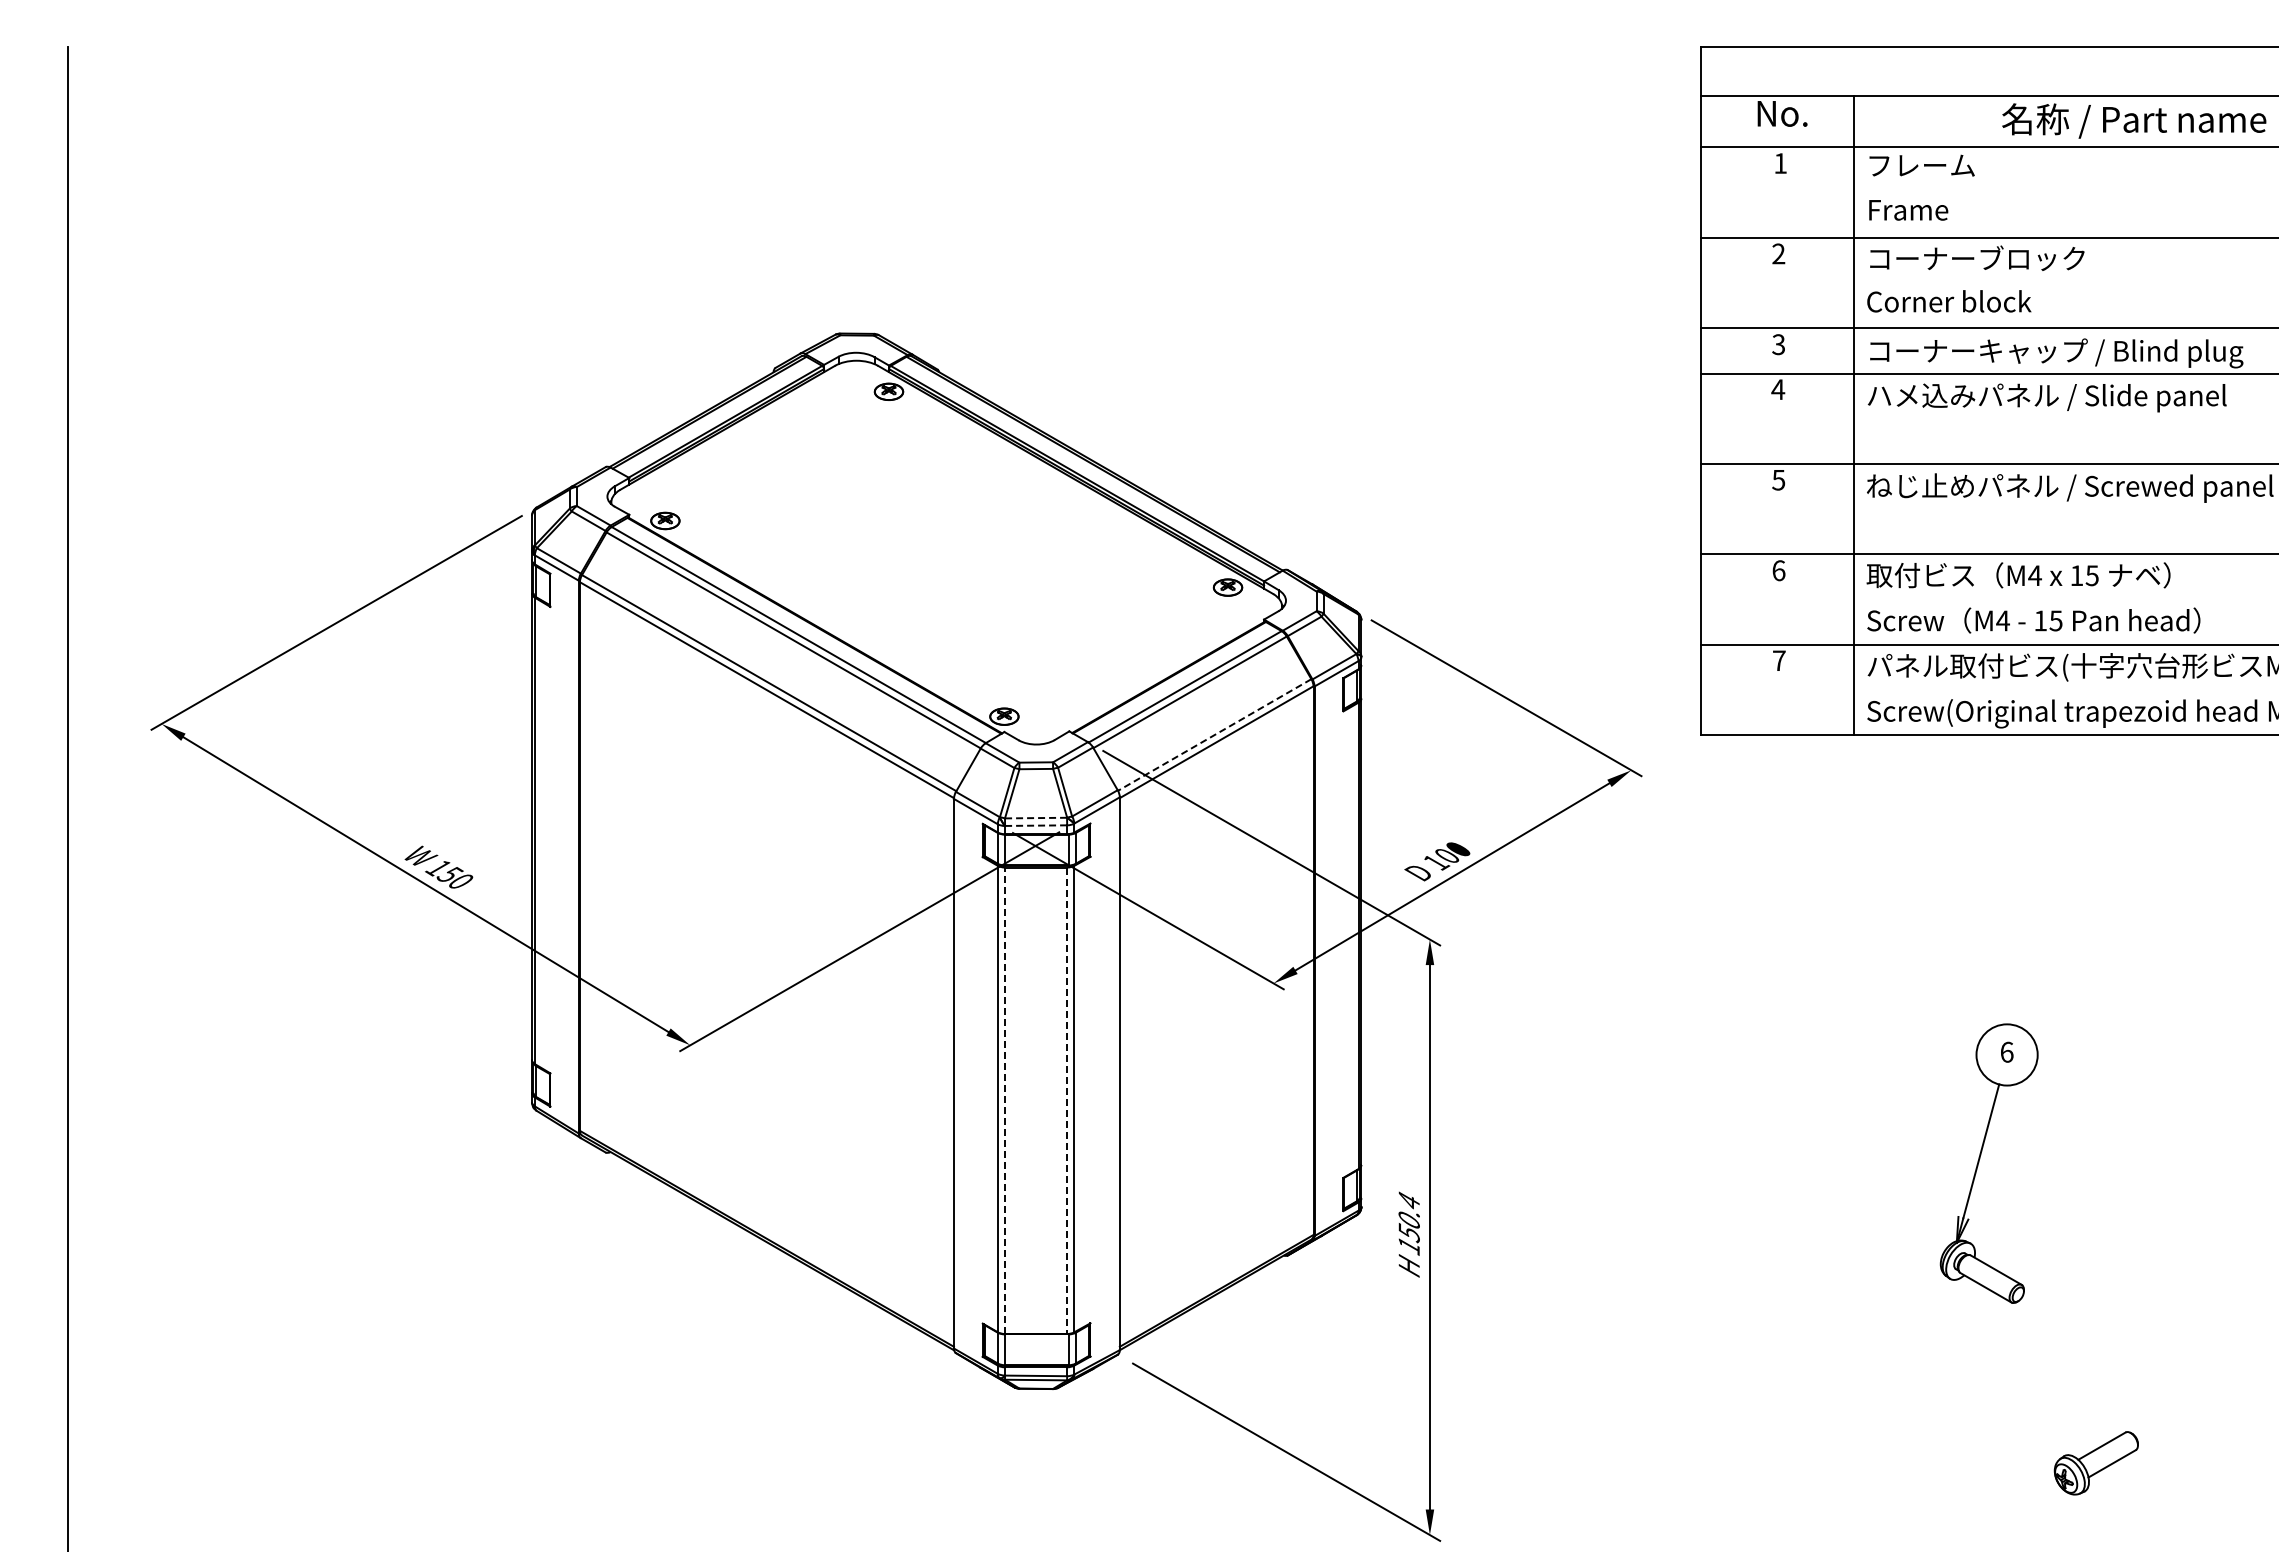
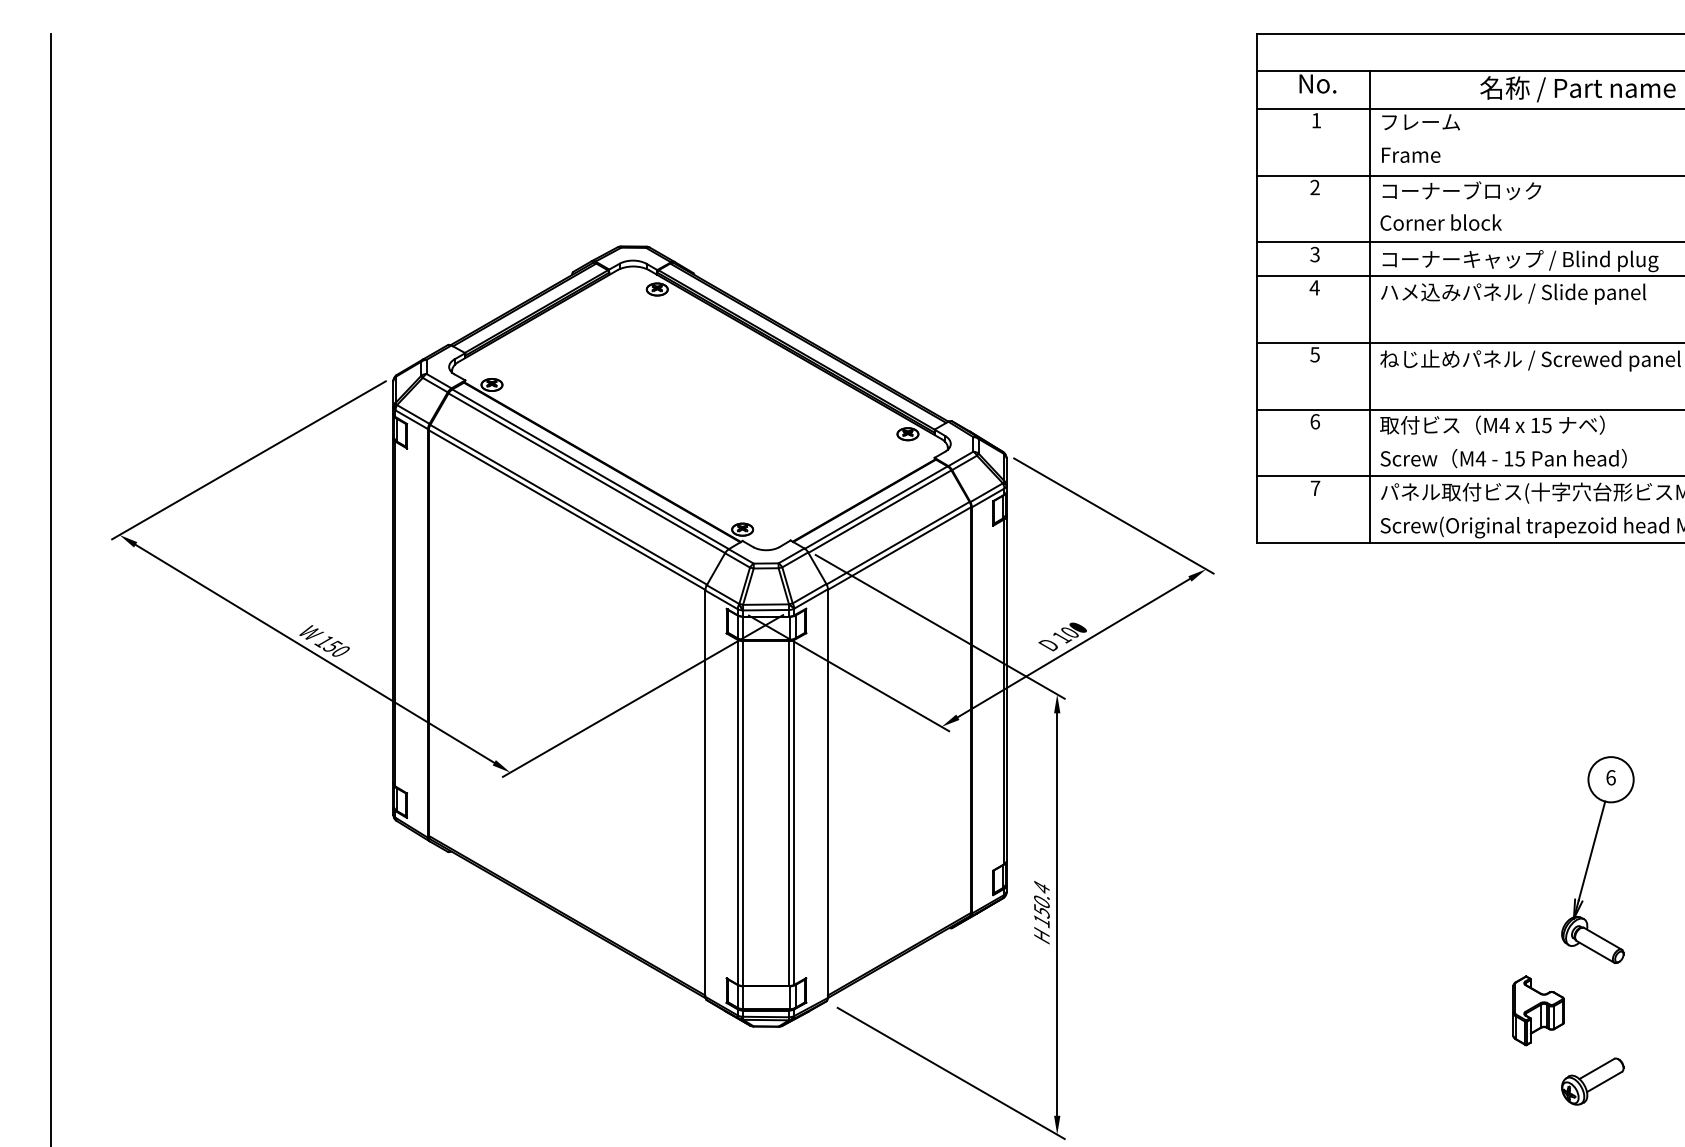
line: (1214, 735) -> (897, 543), dashed -> solid
line: (1035, 818) -> (765, 604), dashed -> solid
line: (1036, 825) -> (766, 610), dashed -> solid
line: (1005, 1100) -> (743, 813), dashed -> solid
line: (1067, 1101) -> (789, 814), dashed -> solid
part: (1979, 1162) -> (1590, 859), moved
part: (2081, 1367) -> (1538, 1010), added
part: (2095, 1463) -> (1592, 1081), moved

